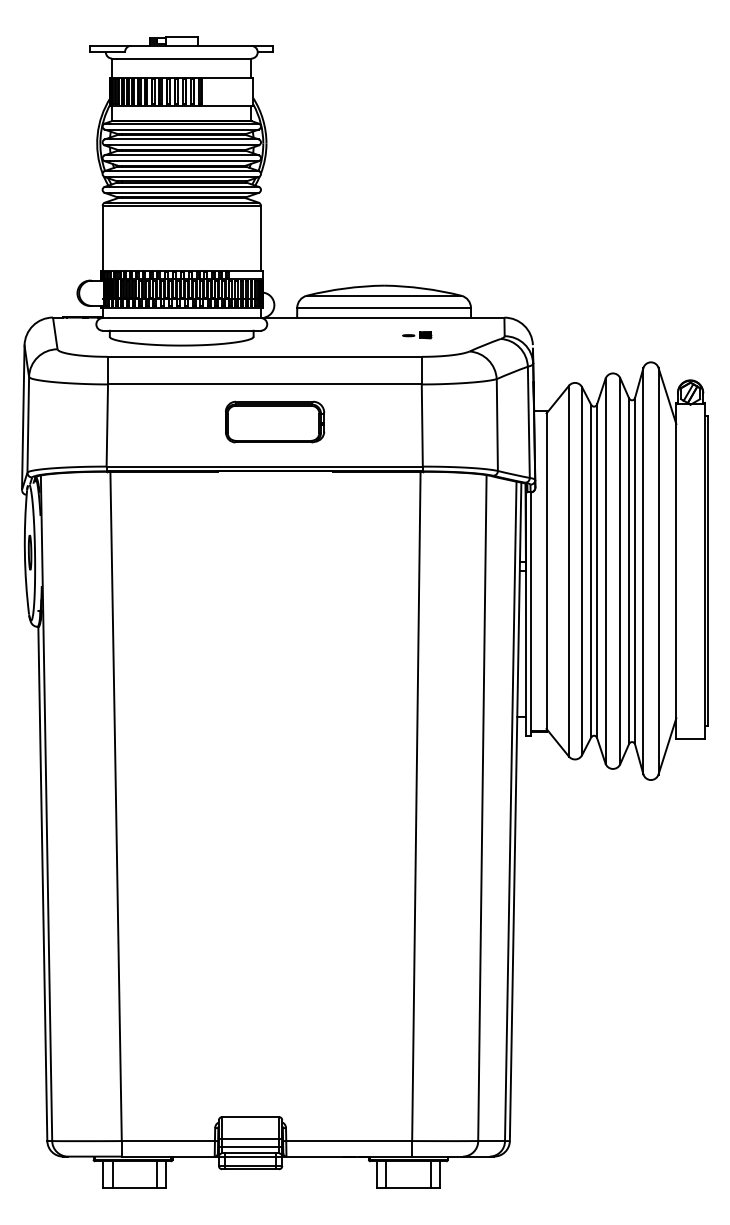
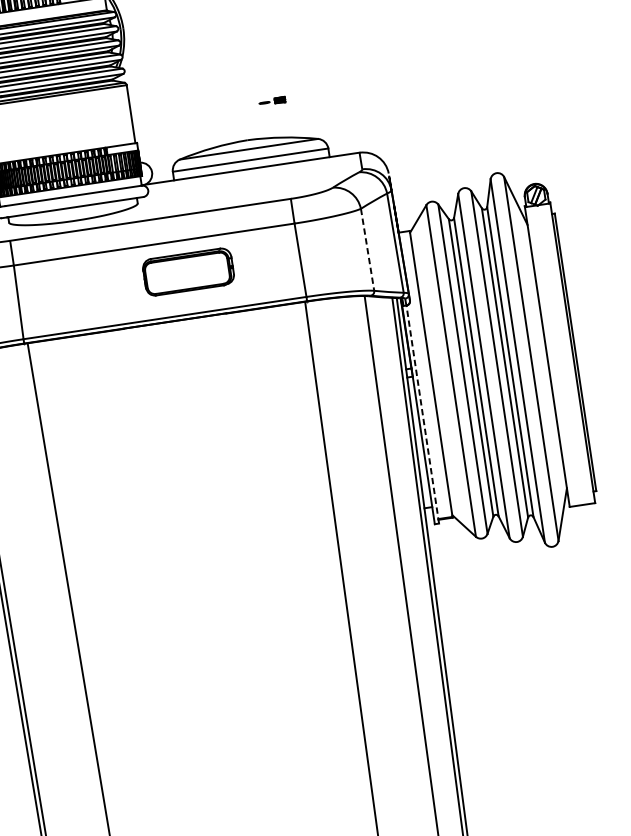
part: (417, 335) -> (272, 101), moved
part: (275, 421) -> (188, 271), moved
line: (497, 425) -> (367, 250), solid -> dashed
line: (530, 614) -> (422, 414), solid -> dashed

